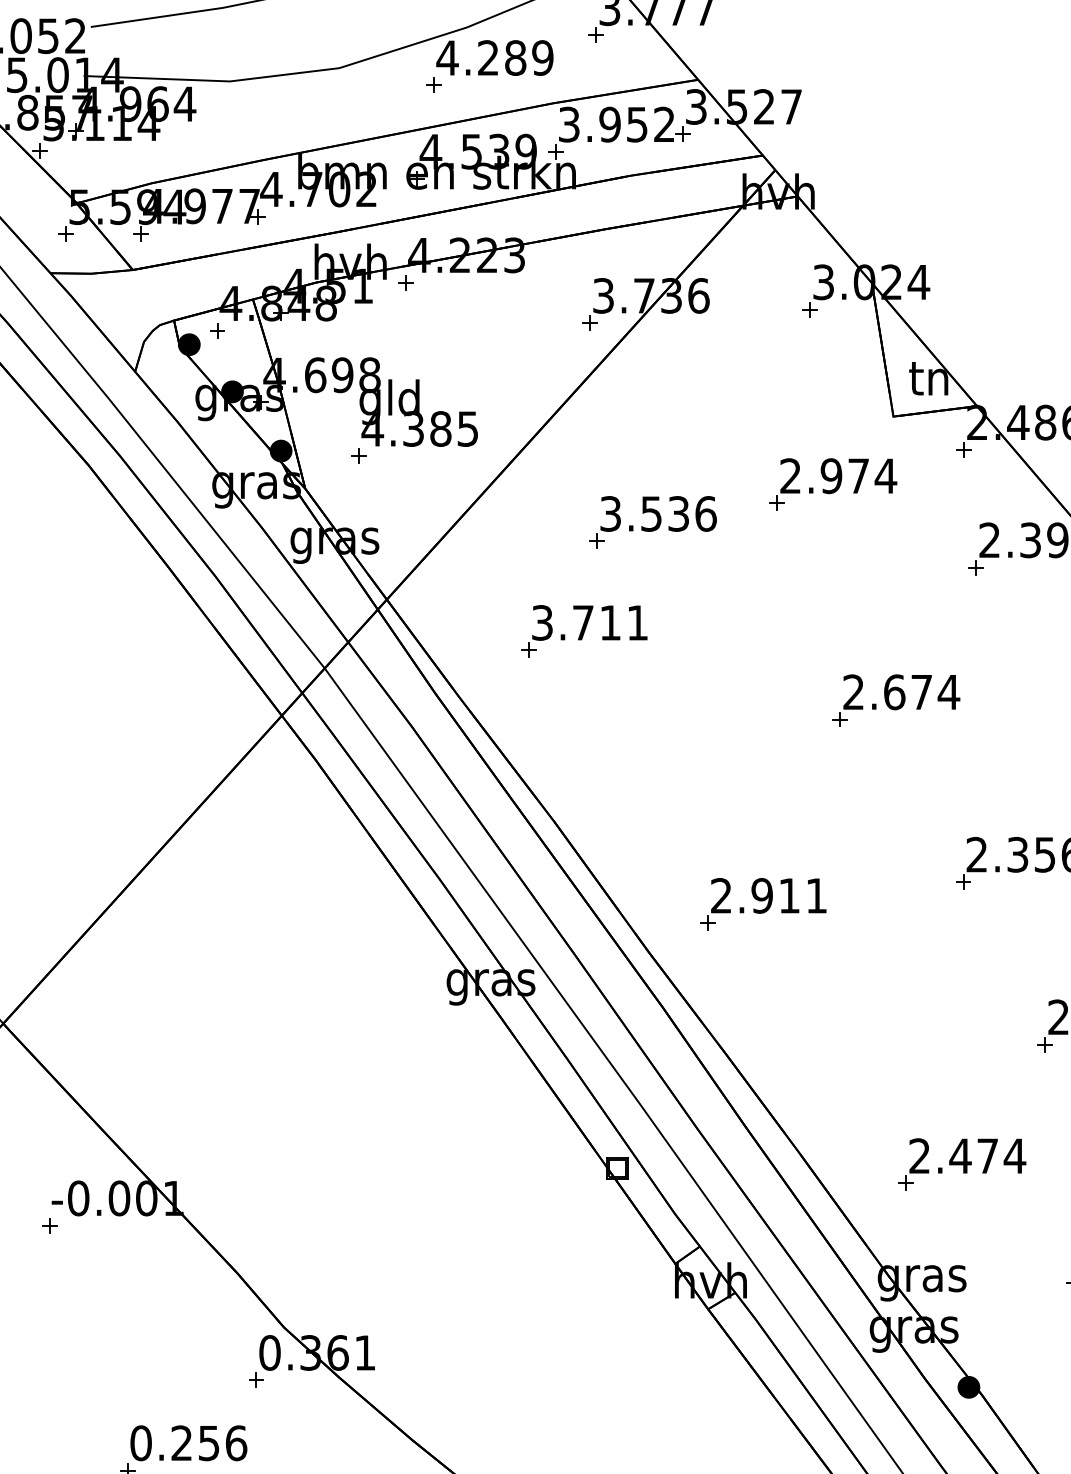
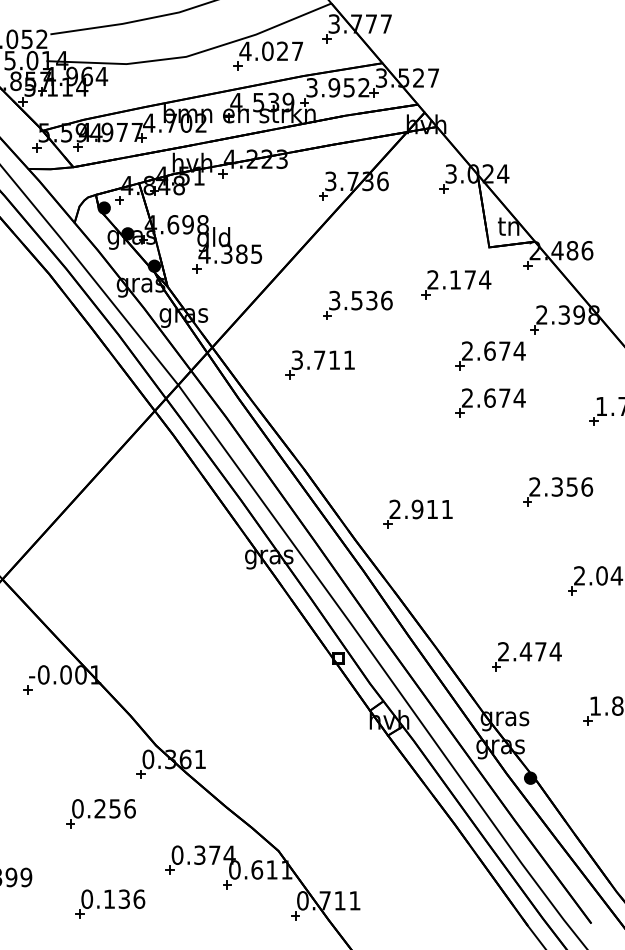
text: (515, 58) -> (282, 51), 4.289 -> 4.027
text: (831, 475) -> (455, 279), 2.974 -> 2.174
part: (895, 614) -> (490, 355), added

